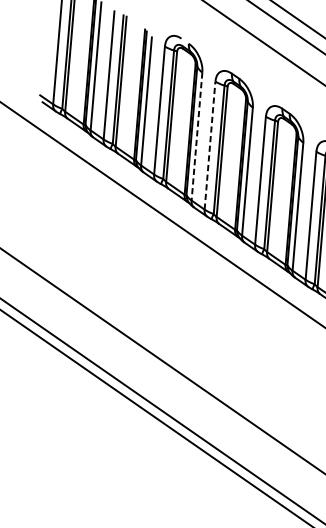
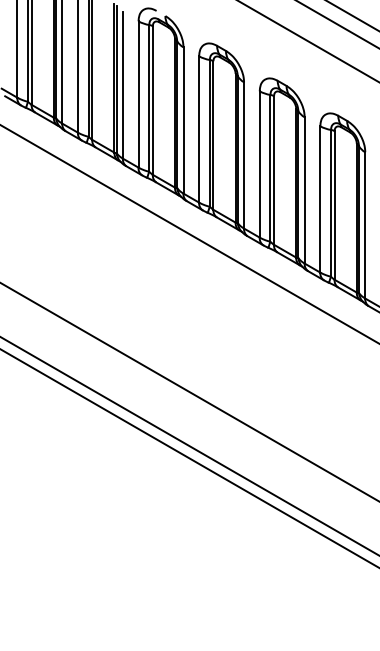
line: (196, 136) -> (183, 120), dashed -> solid
line: (210, 144) -> (199, 128), dashed -> solid

